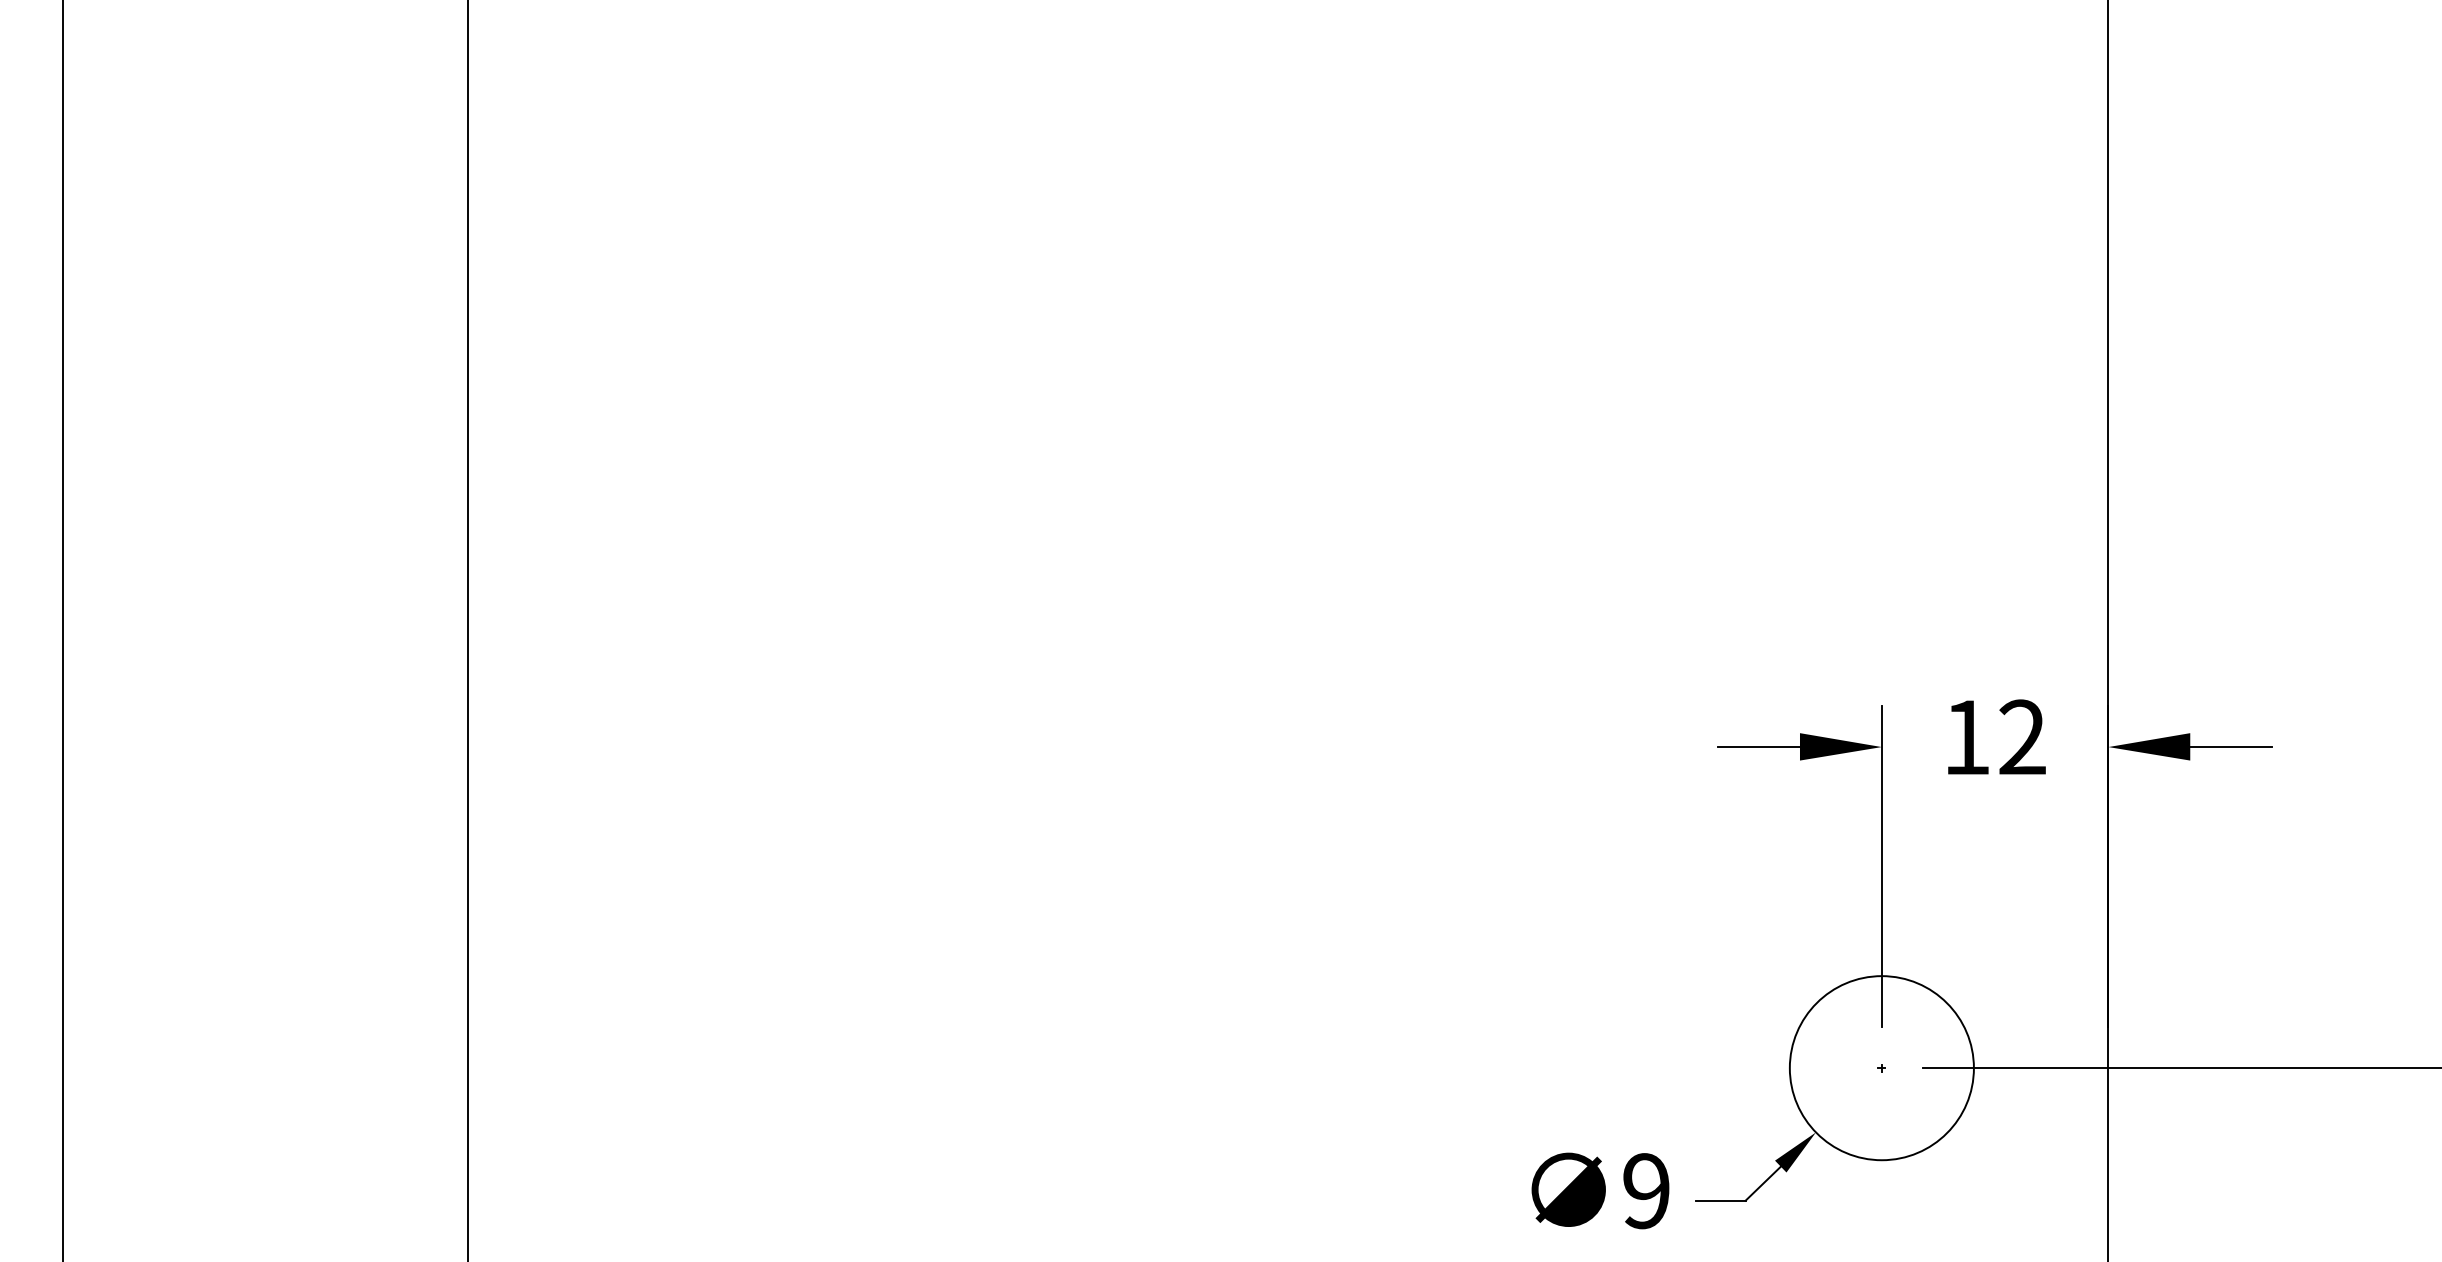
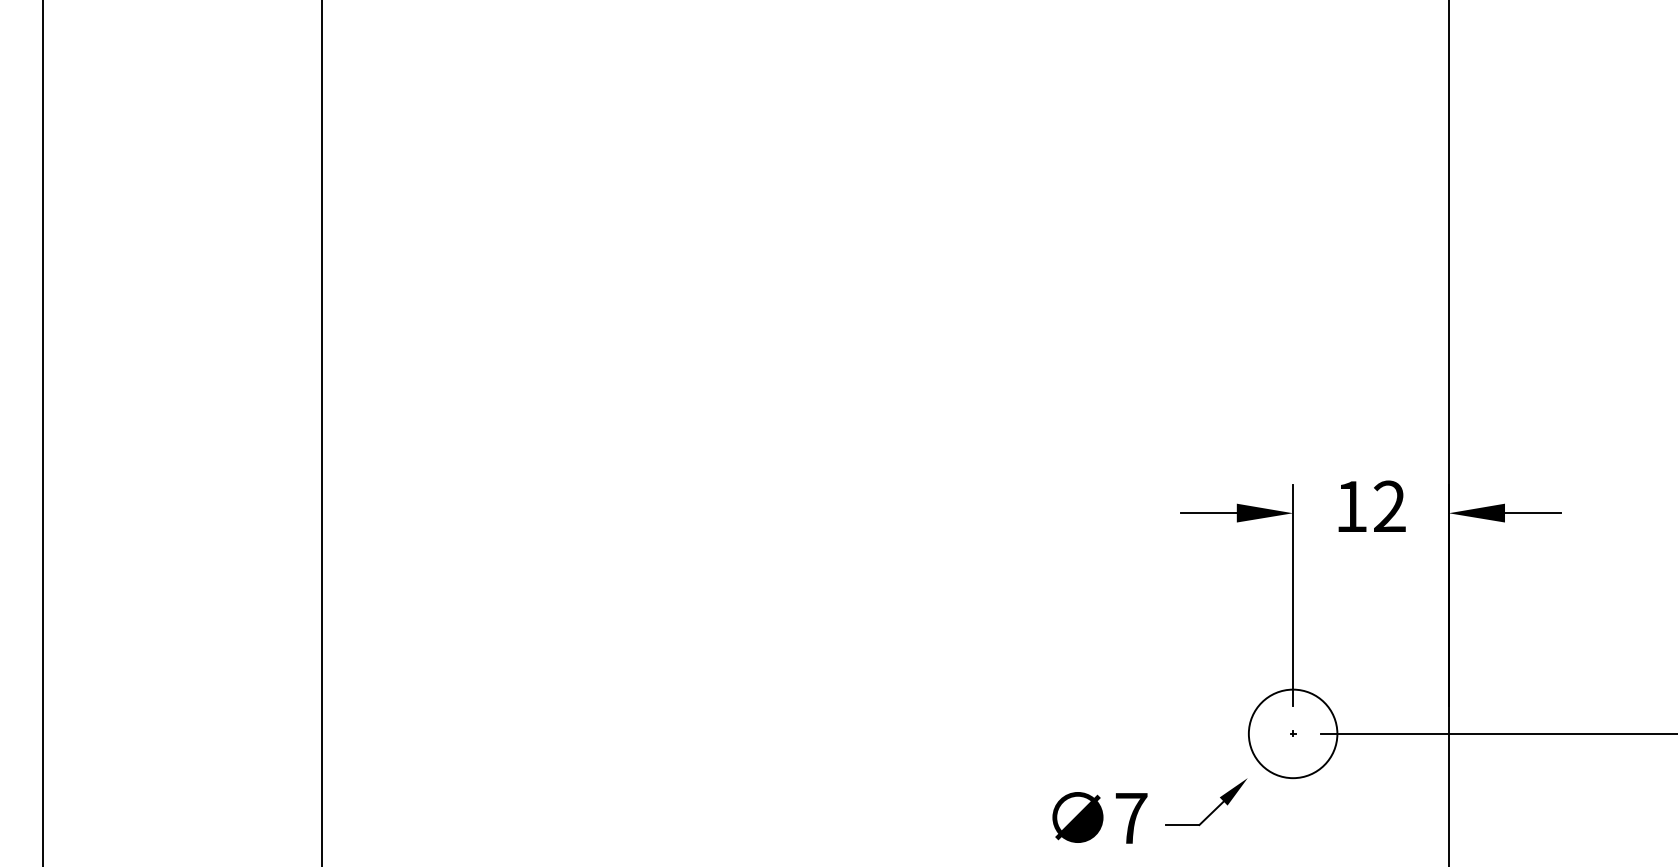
circle: (1880, 1067) -> (1292, 733), size x0.7
text: (1646, 1191) -> (1131, 818), 9 -> 7

